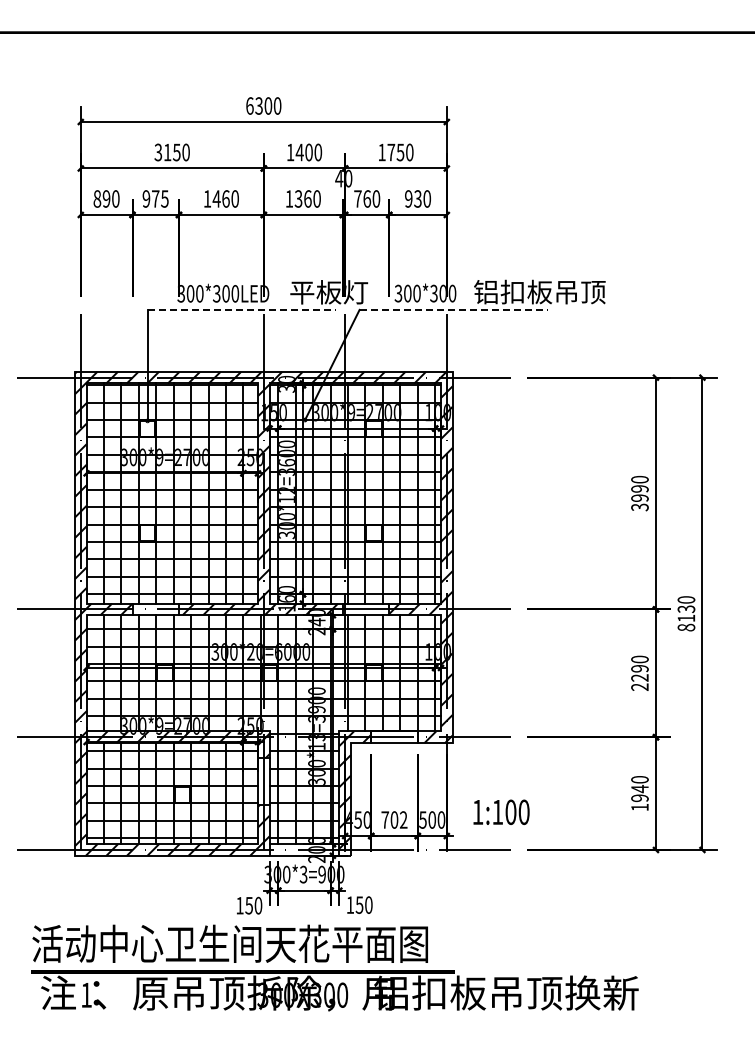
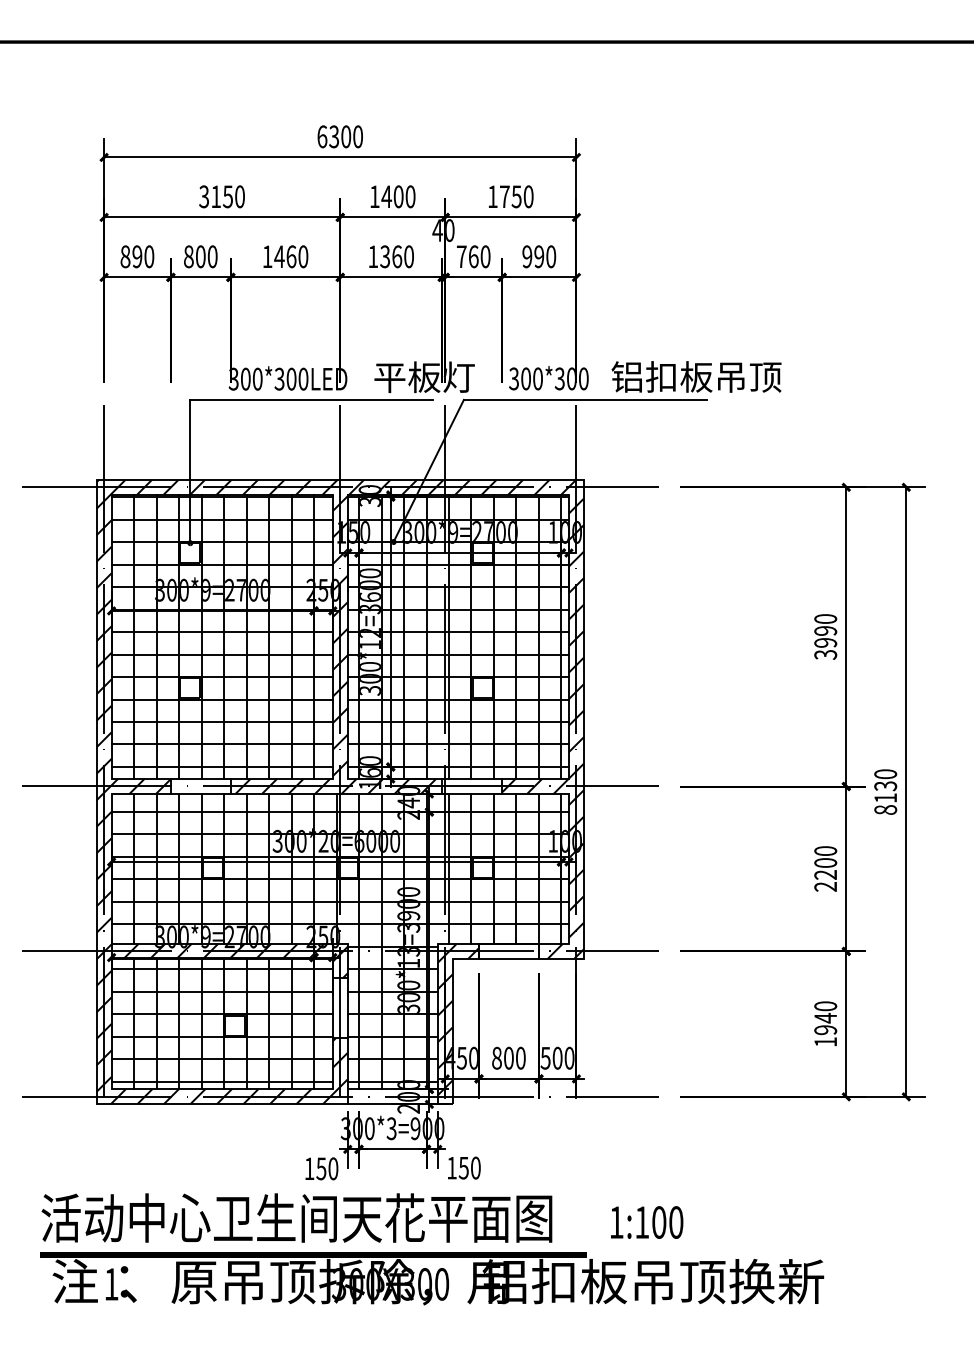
text: (155, 198) -> (200, 256), 975 -> 800
text: (417, 198) -> (538, 256), 930 -> 990
line: (242, 309) -> (312, 399), dashed -> solid
line: (454, 309) -> (586, 399), dashed -> solid
text: (639, 668) -> (825, 862), 2290 -> 2200
text: (501, 811) -> (647, 1221), moved
text: (394, 819) -> (508, 1057), 702 -> 800

